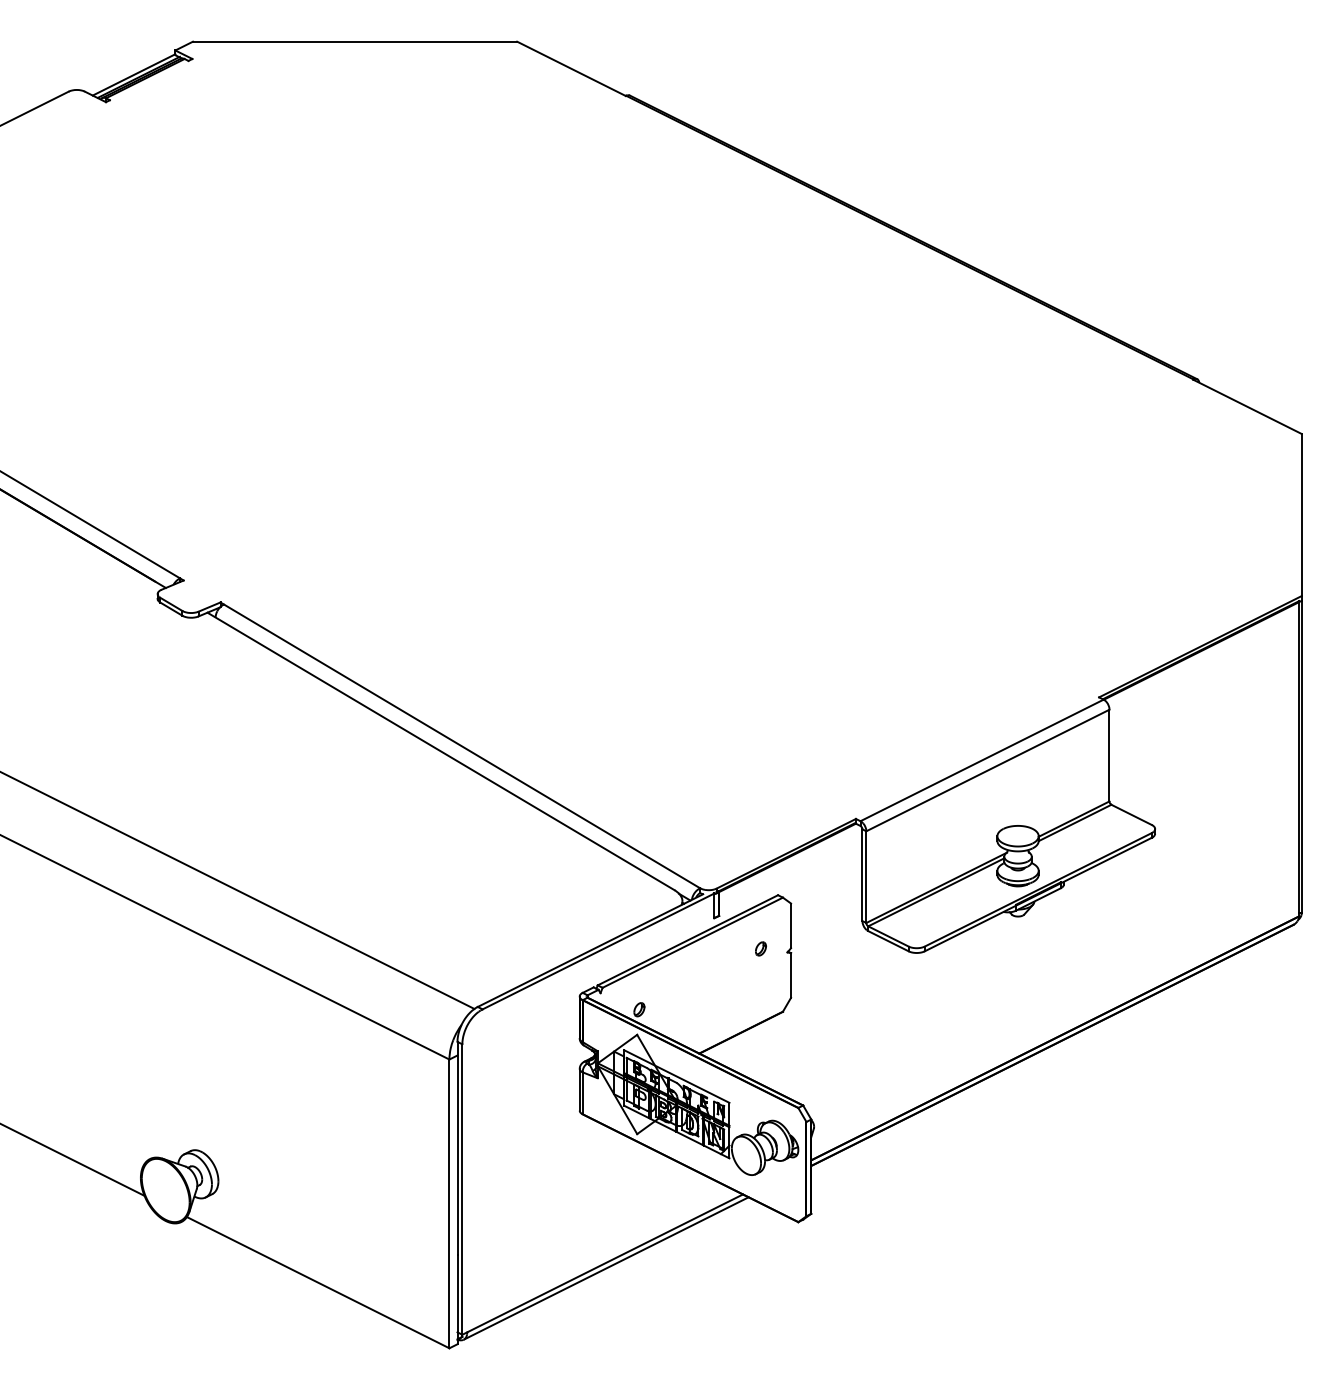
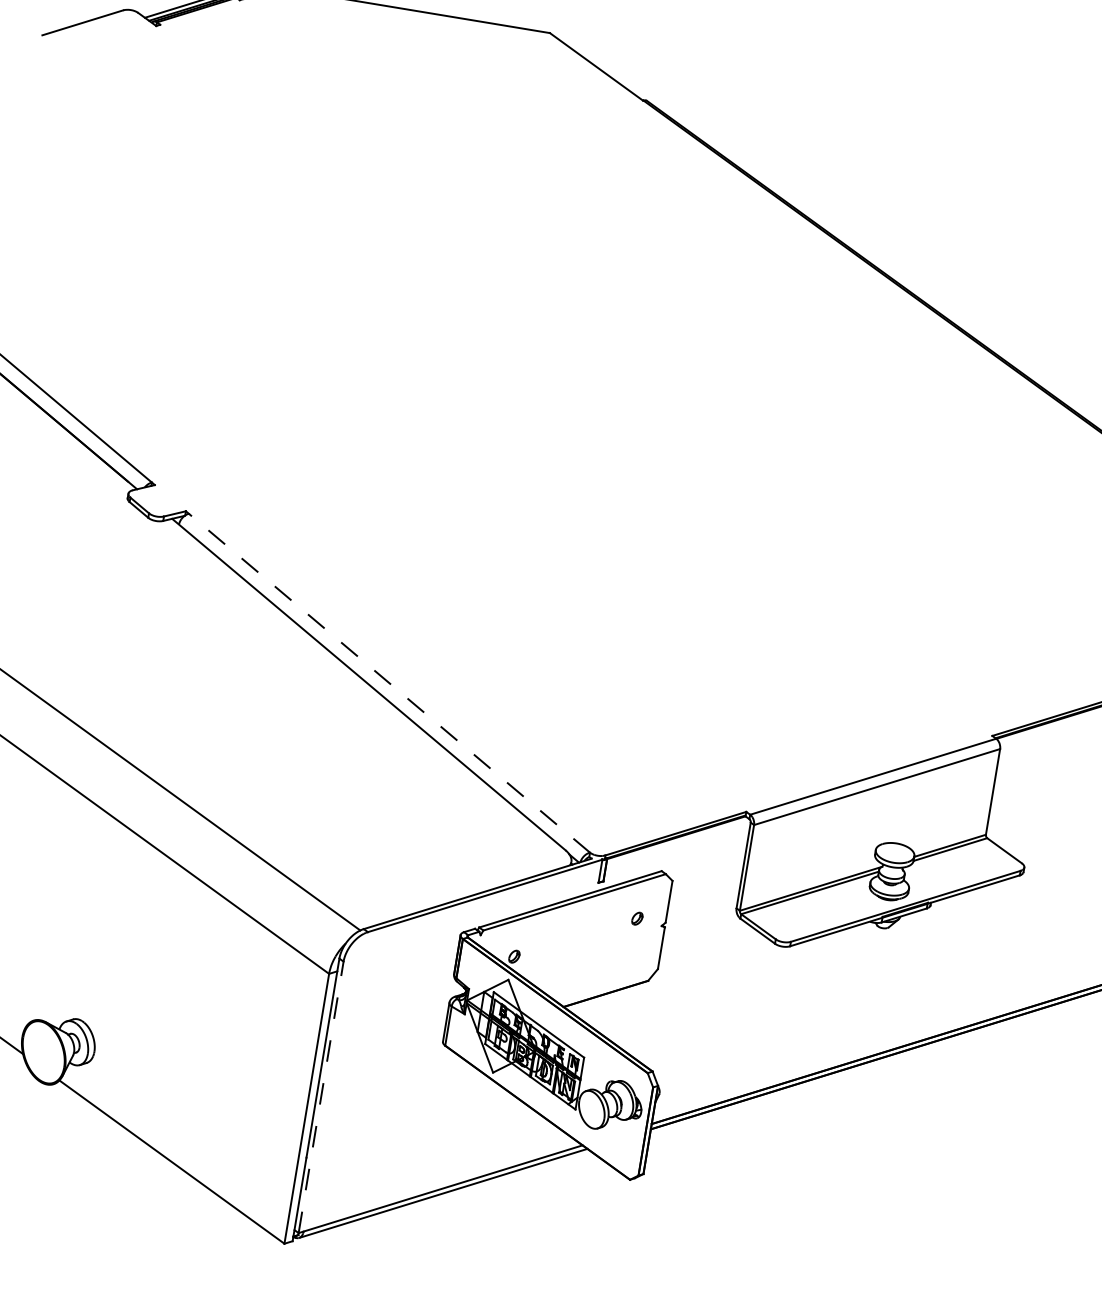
line: (461, 746) -> (388, 683), solid -> dashed
line: (462, 1189) -> (321, 1097), solid -> dashed

